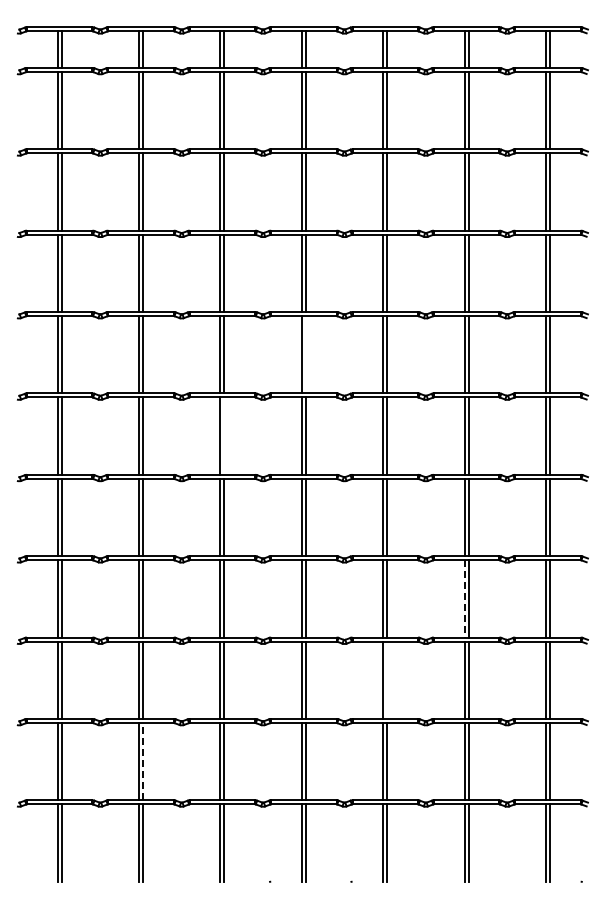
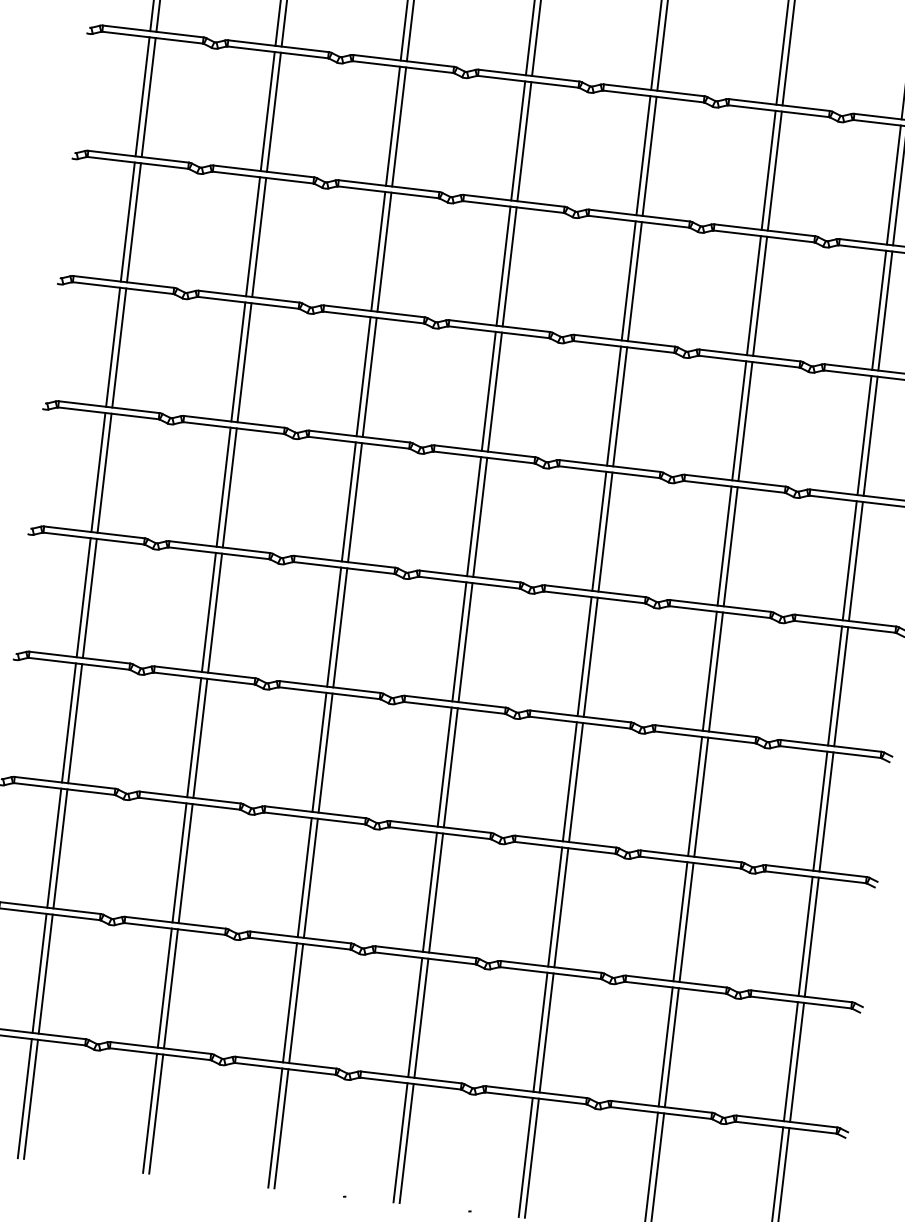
line: (305, 354) -> (494, 391), added
line: (224, 435) -> (355, 501), added
line: (464, 598) -> (694, 795), dashed -> solid
line: (387, 679) -> (561, 906), added
line: (143, 761) -> (171, 988), dashed -> solid

